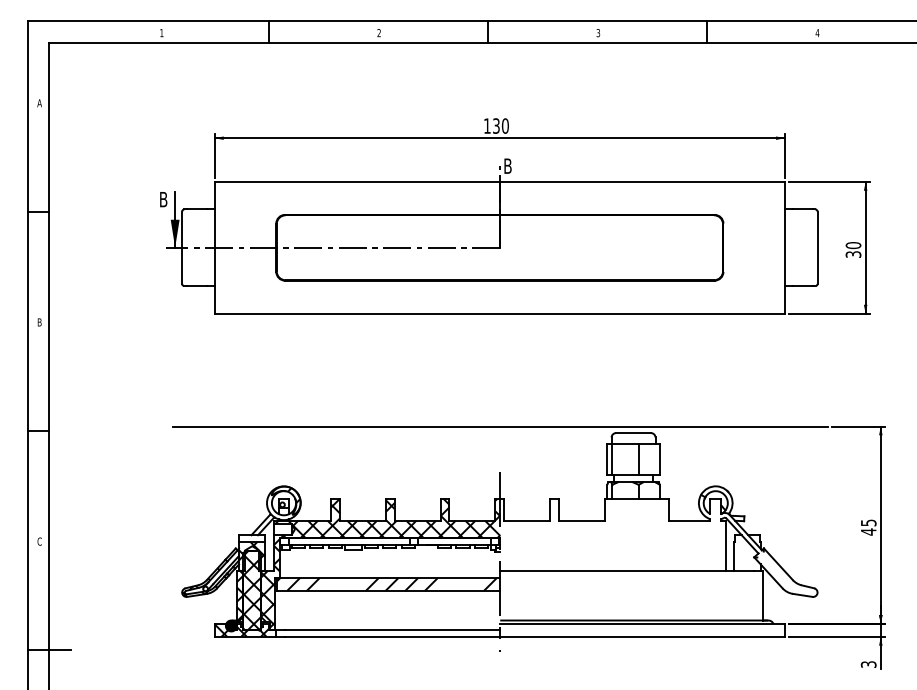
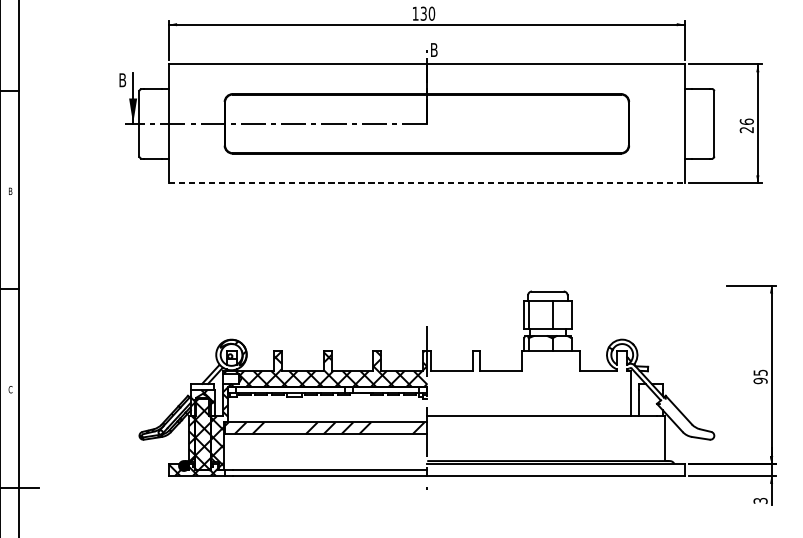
text: (853, 249) -> (746, 125), 30 -> 26
line: (499, 313) -> (426, 183), solid -> dashed
line: (499, 426) -> (426, 285), removed
text: (868, 531) -> (760, 380), 45 -> 95

